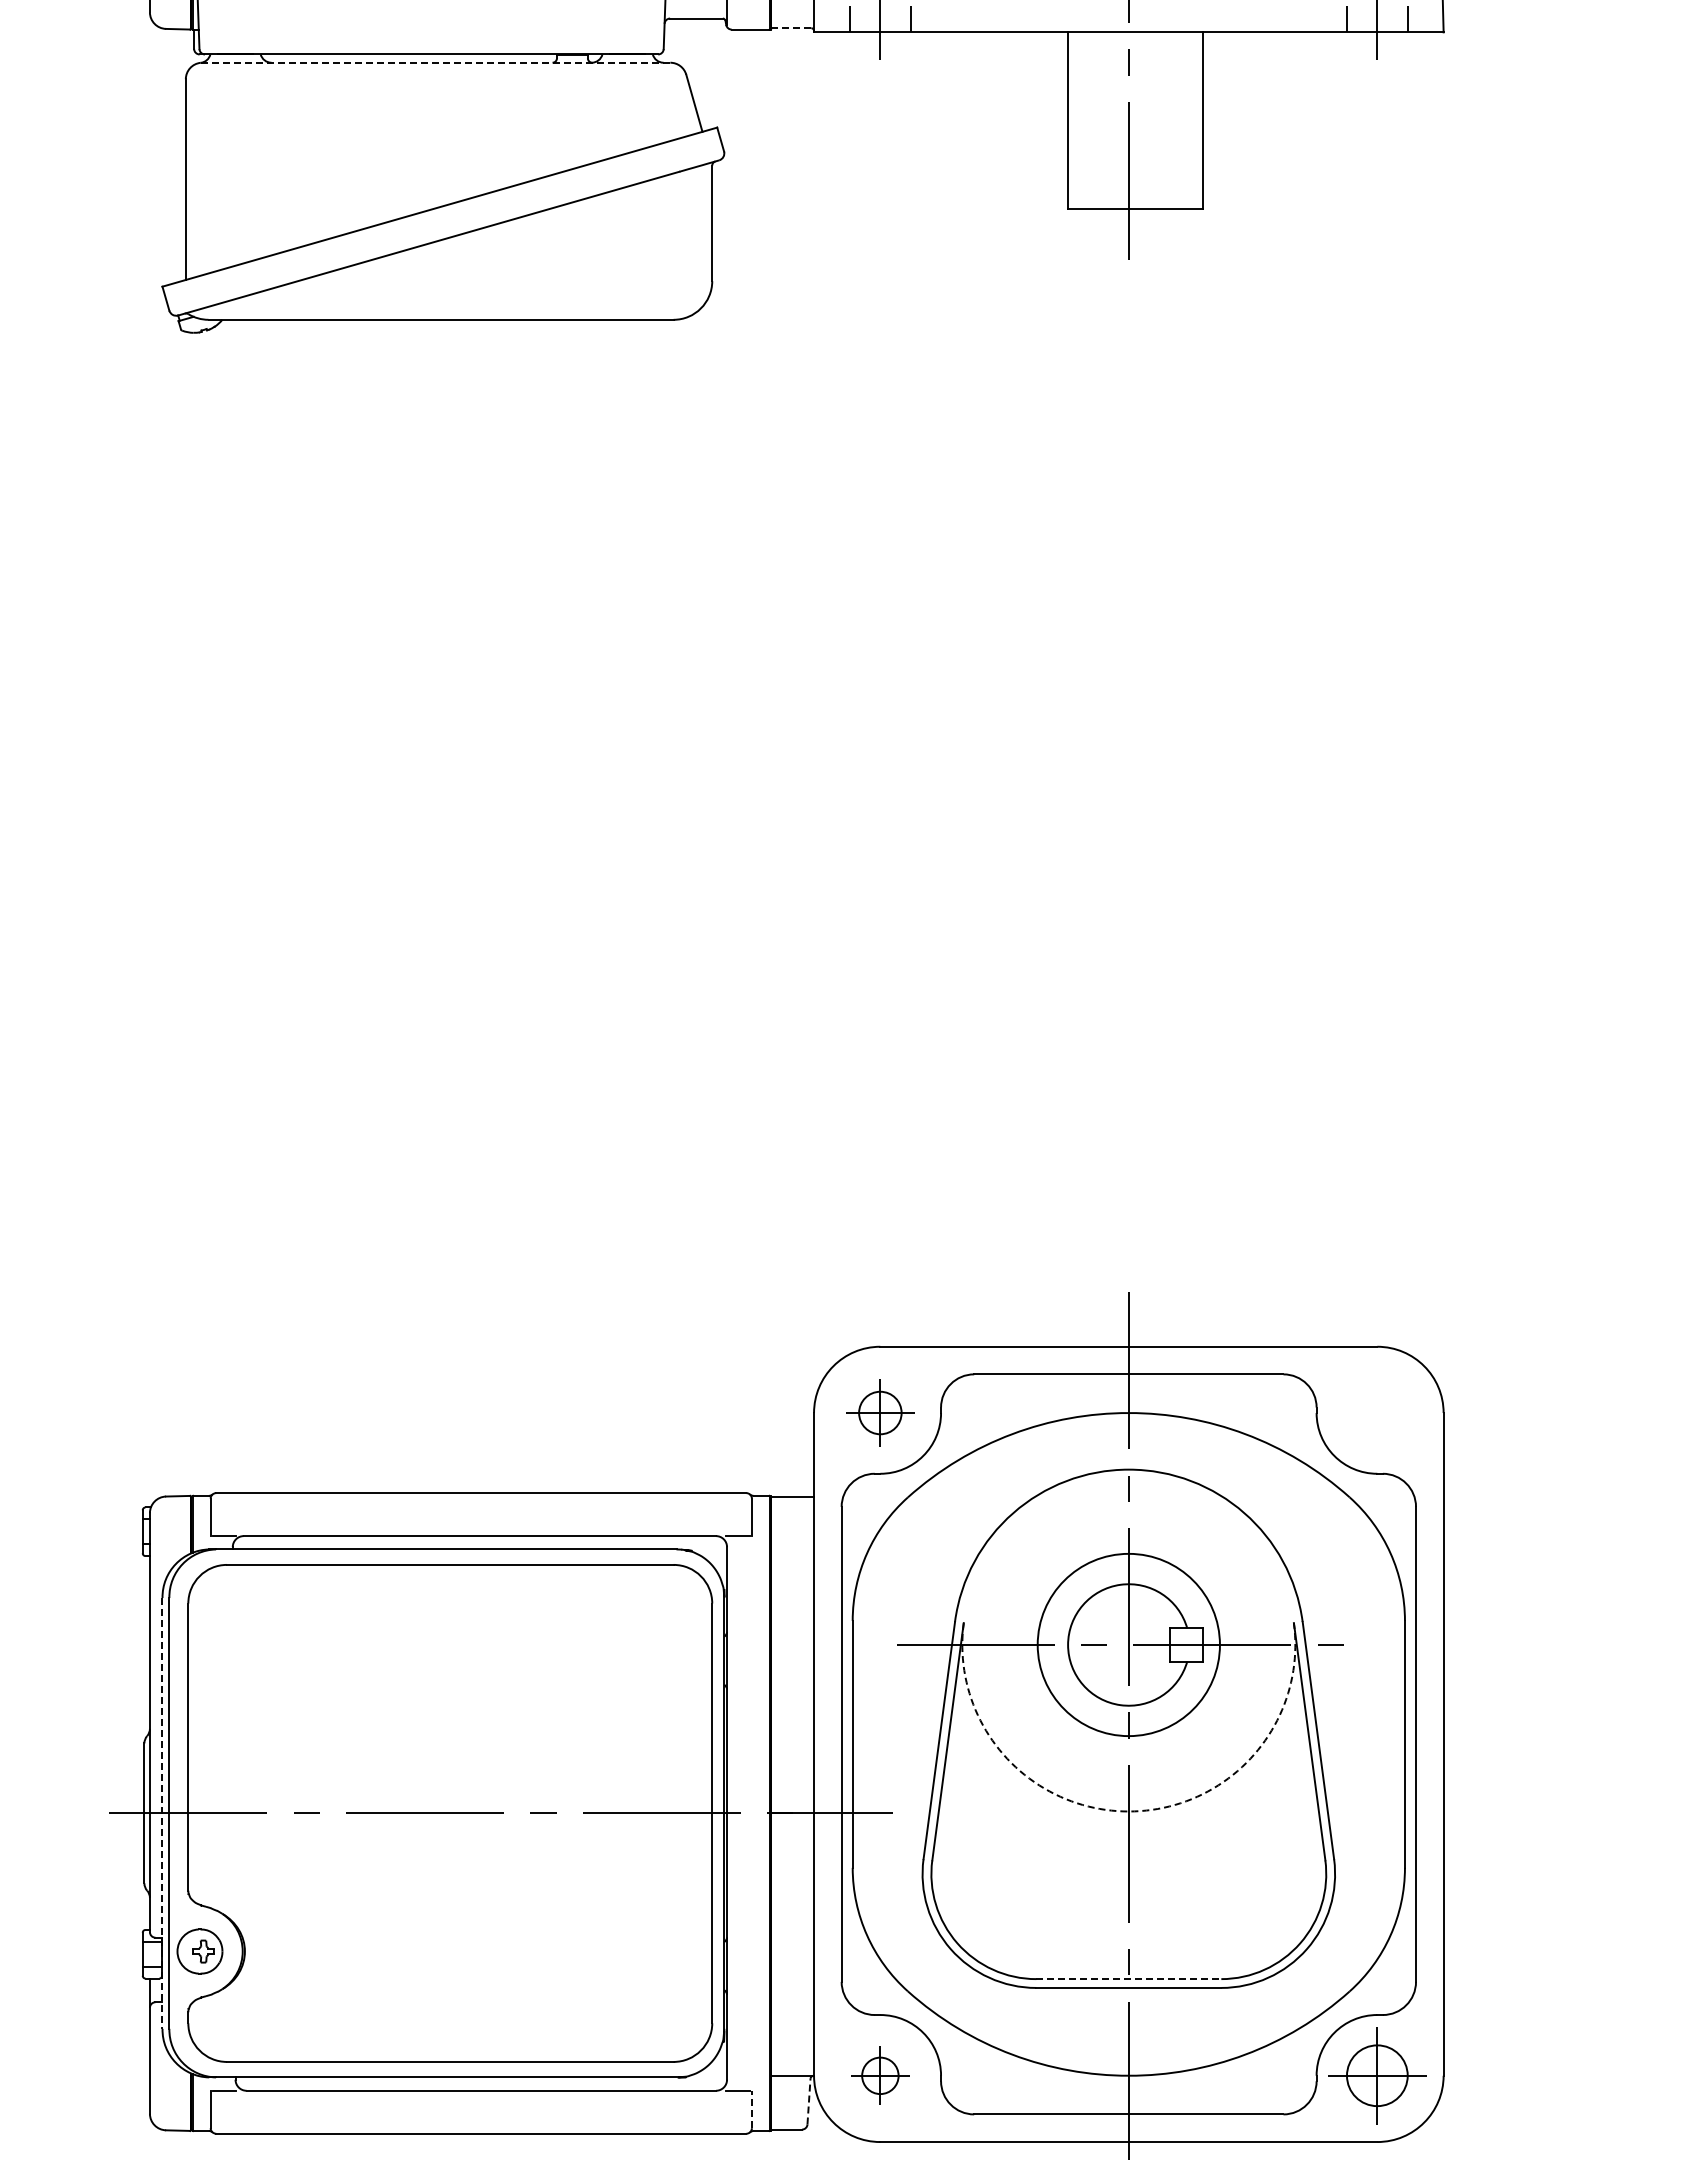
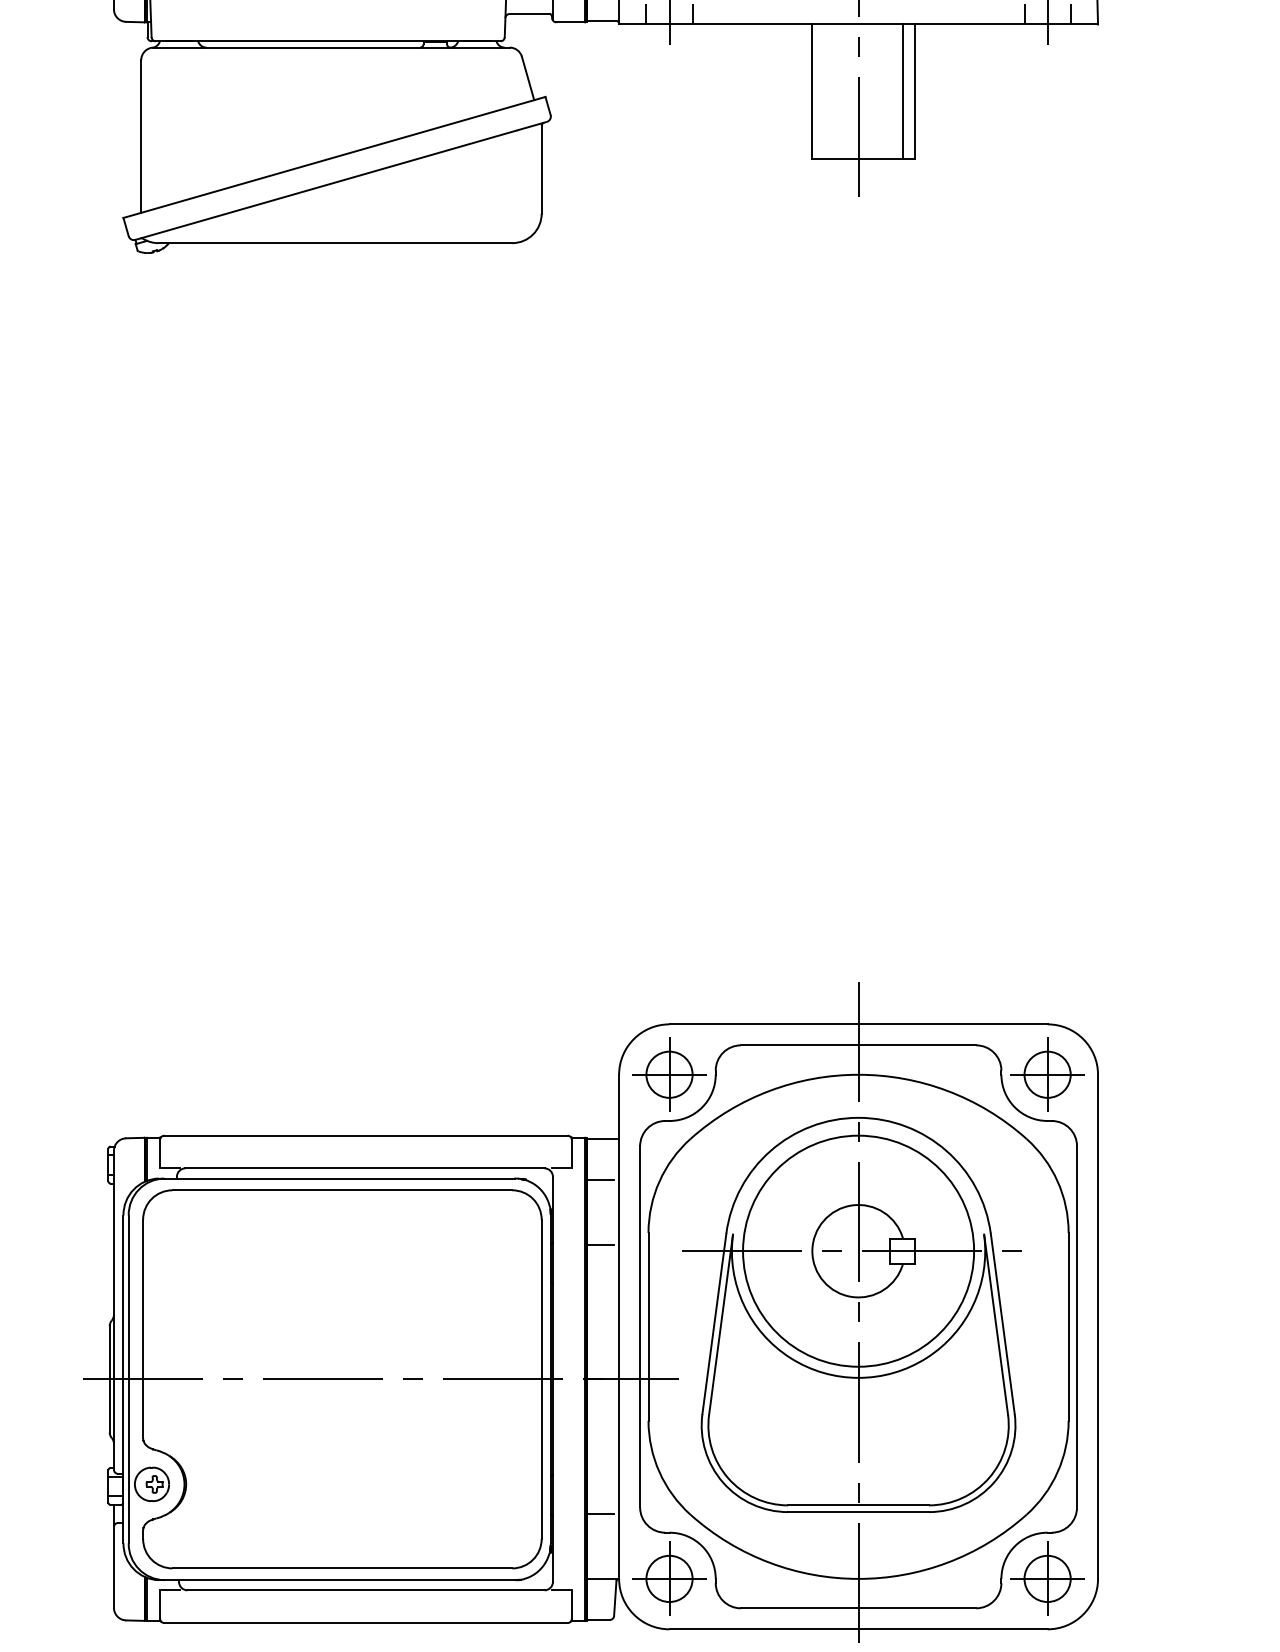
line: (790, 28) -> (601, 21), dashed -> solid
line: (436, 62) -> (331, 47), dashed -> solid
line: (1187, 120) -> (903, 91), added
part: (880, 1412) -> (669, 1074), size x1.43
part: (1377, 1412) -> (1047, 1074), added
line: (789, 1551) -> (600, 1180), added
line: (789, 1636) -> (600, 1244), added
circle: (1128, 1644) -> (858, 1250), size x1.67
arc: (1128, 1811) -> (858, 1377), dashed -> solid
line: (162, 1813) -> (123, 1379), dashed -> solid
line: (1128, 1979) -> (858, 1505), dashed -> solid
line: (789, 1989) -> (600, 1513), added
part: (880, 2075) -> (669, 1578), size x1.67
line: (808, 2101) -> (614, 1598), dashed -> solid
line: (751, 2109) -> (571, 1604), dashed -> solid

